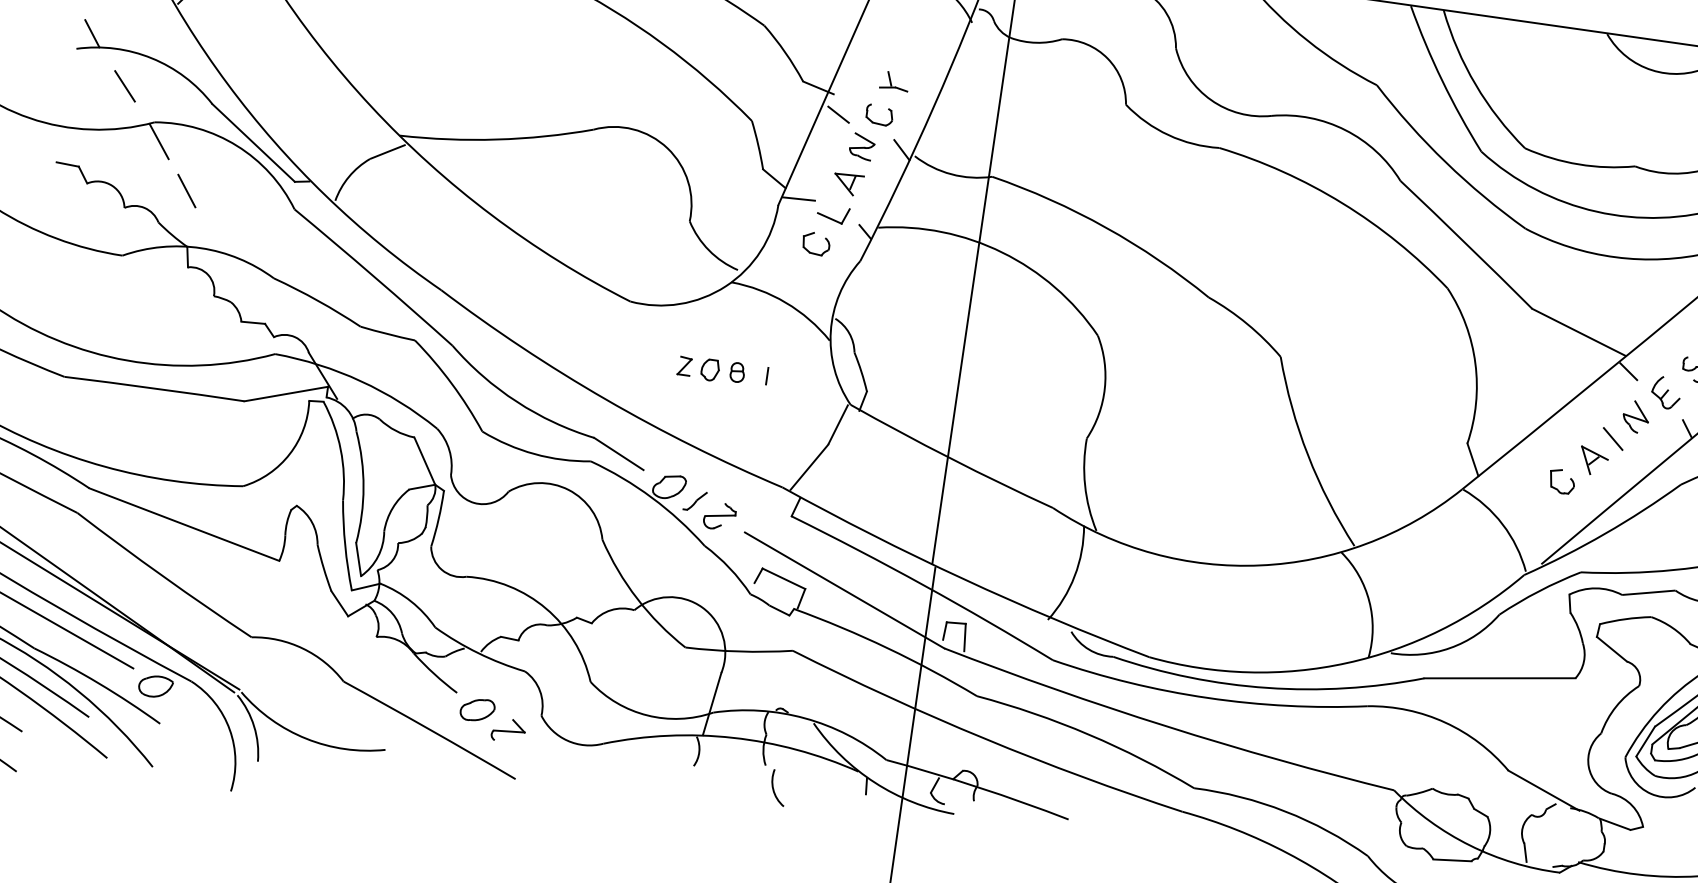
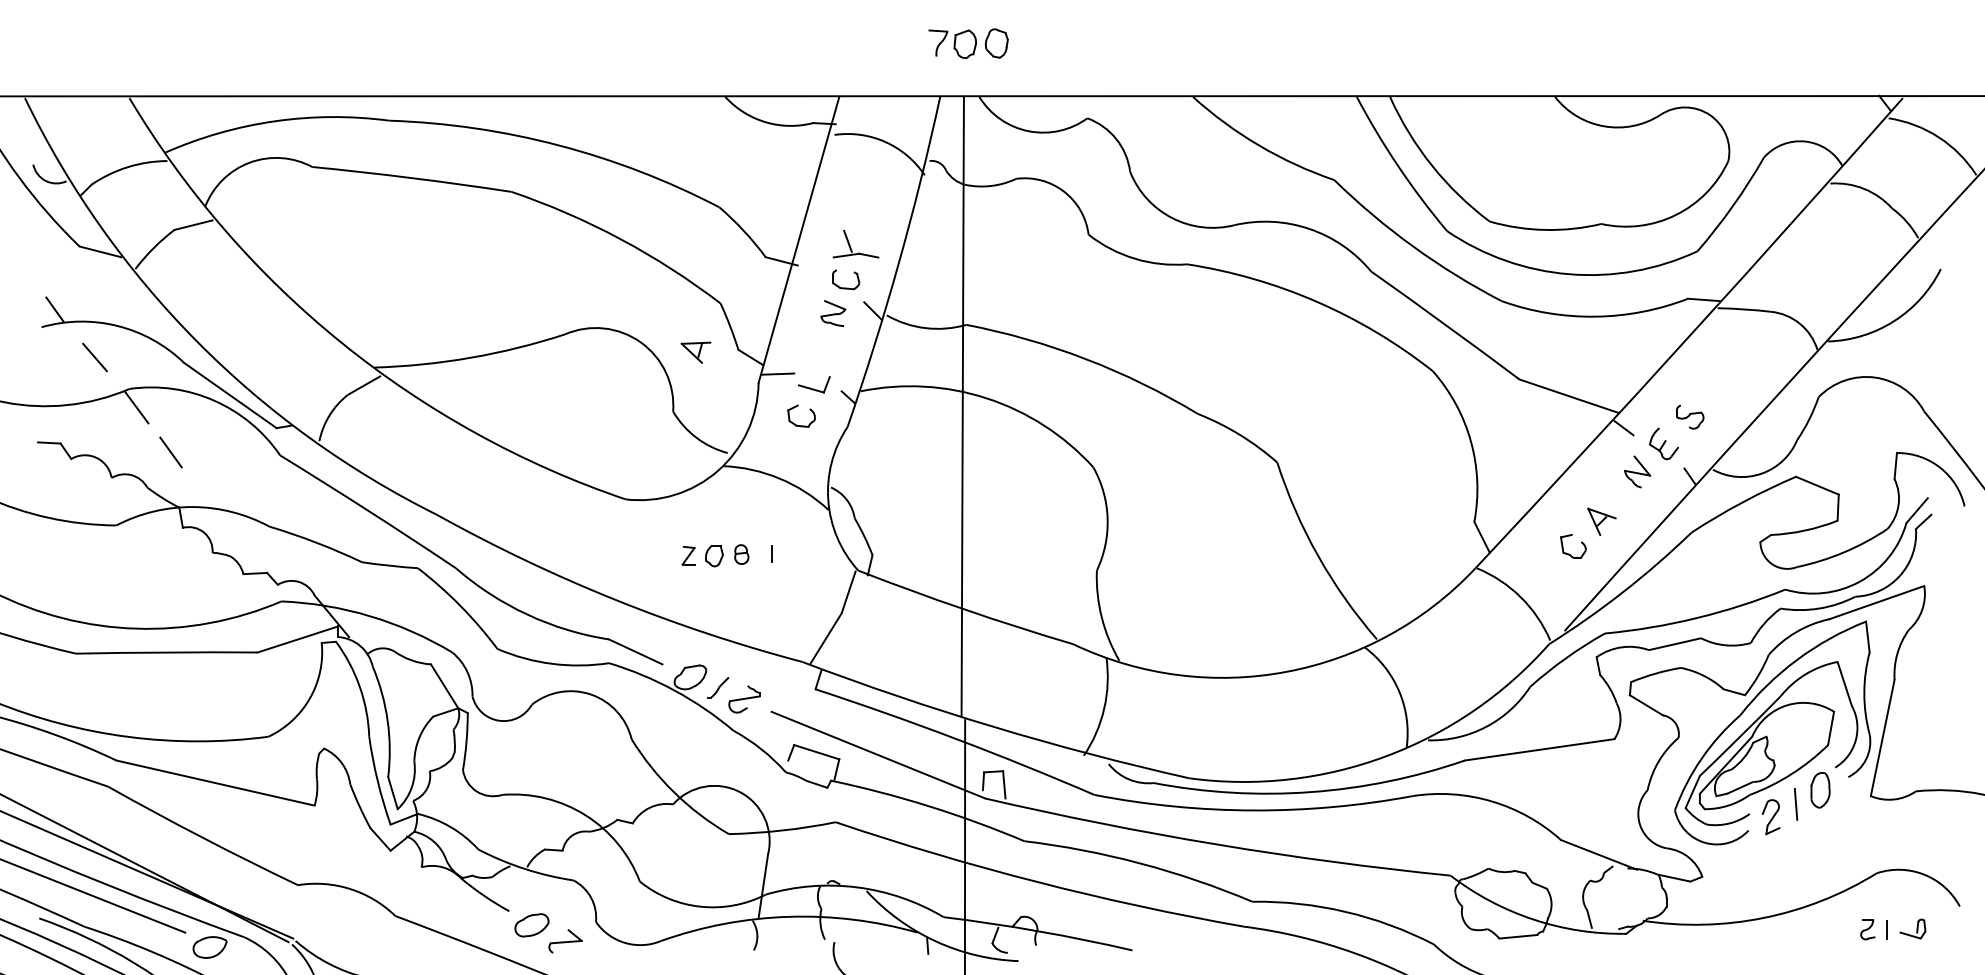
part: (894, 80) -> (856, 243), size x1.6
line: (838, 114) -> (805, 284), removed
part: (847, 184) -> (695, 352), moved
line: (1612, 438) -> (1617, 496), removed

